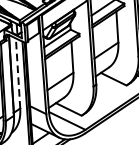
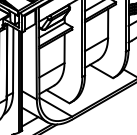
line: (18, 73) -> (13, 60), dashed -> solid

